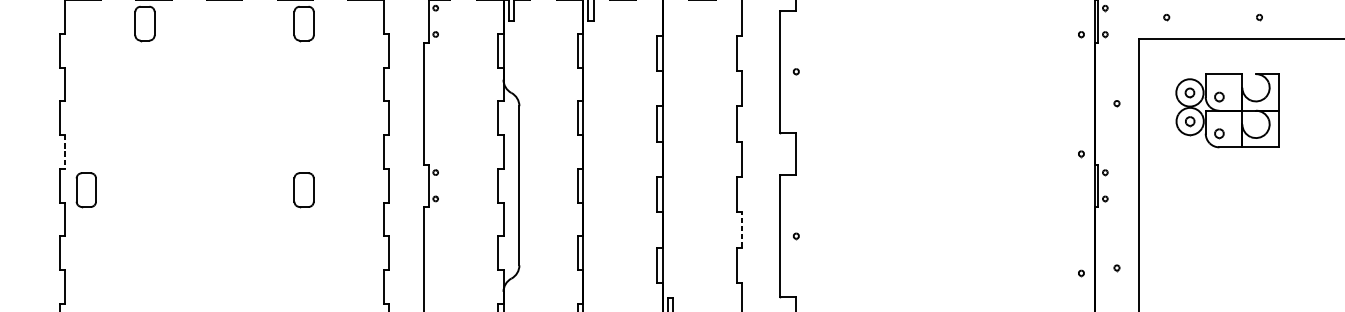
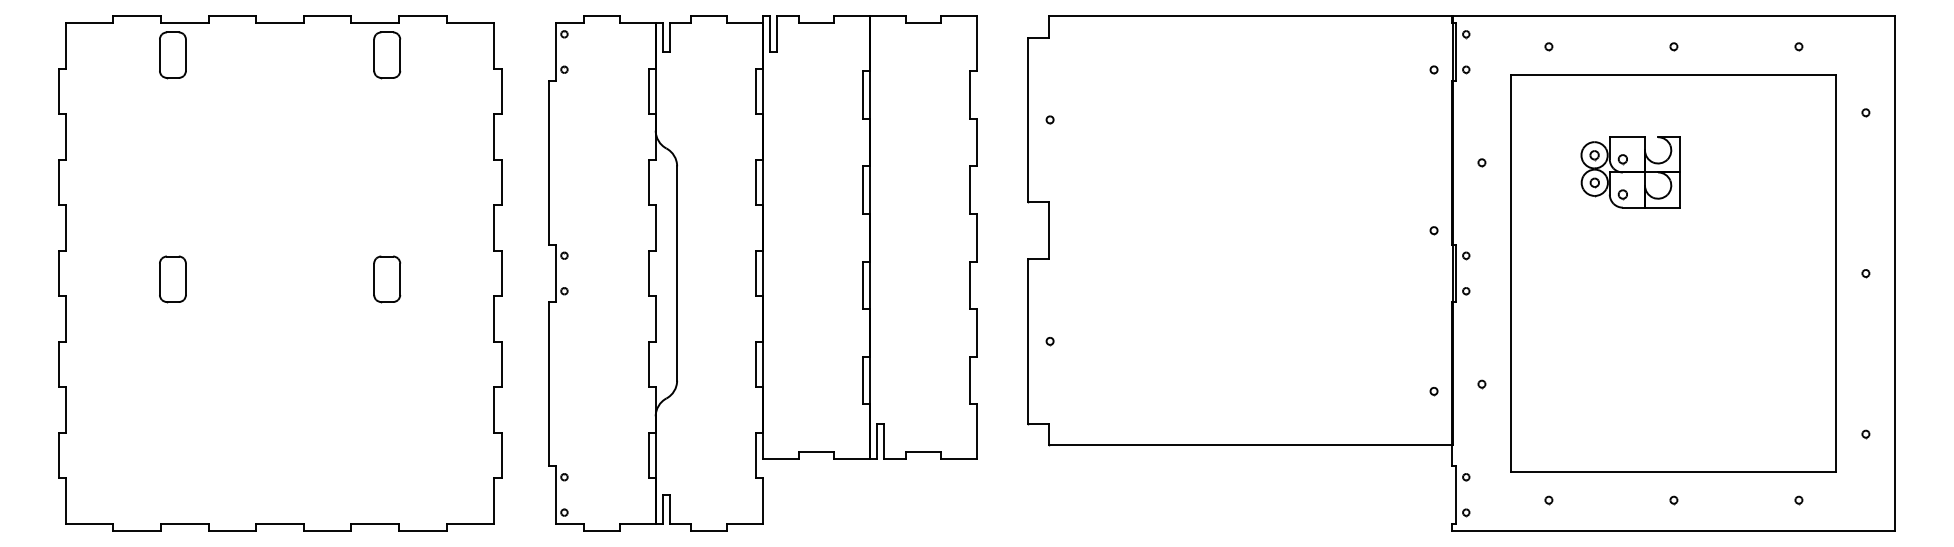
part: (1227, 110) -> (1630, 172), size x0.71
line: (65, 152) -> (65, 228), dashed -> solid
part: (86, 190) -> (172, 279), moved
line: (742, 230) -> (977, 333), dashed -> solid

